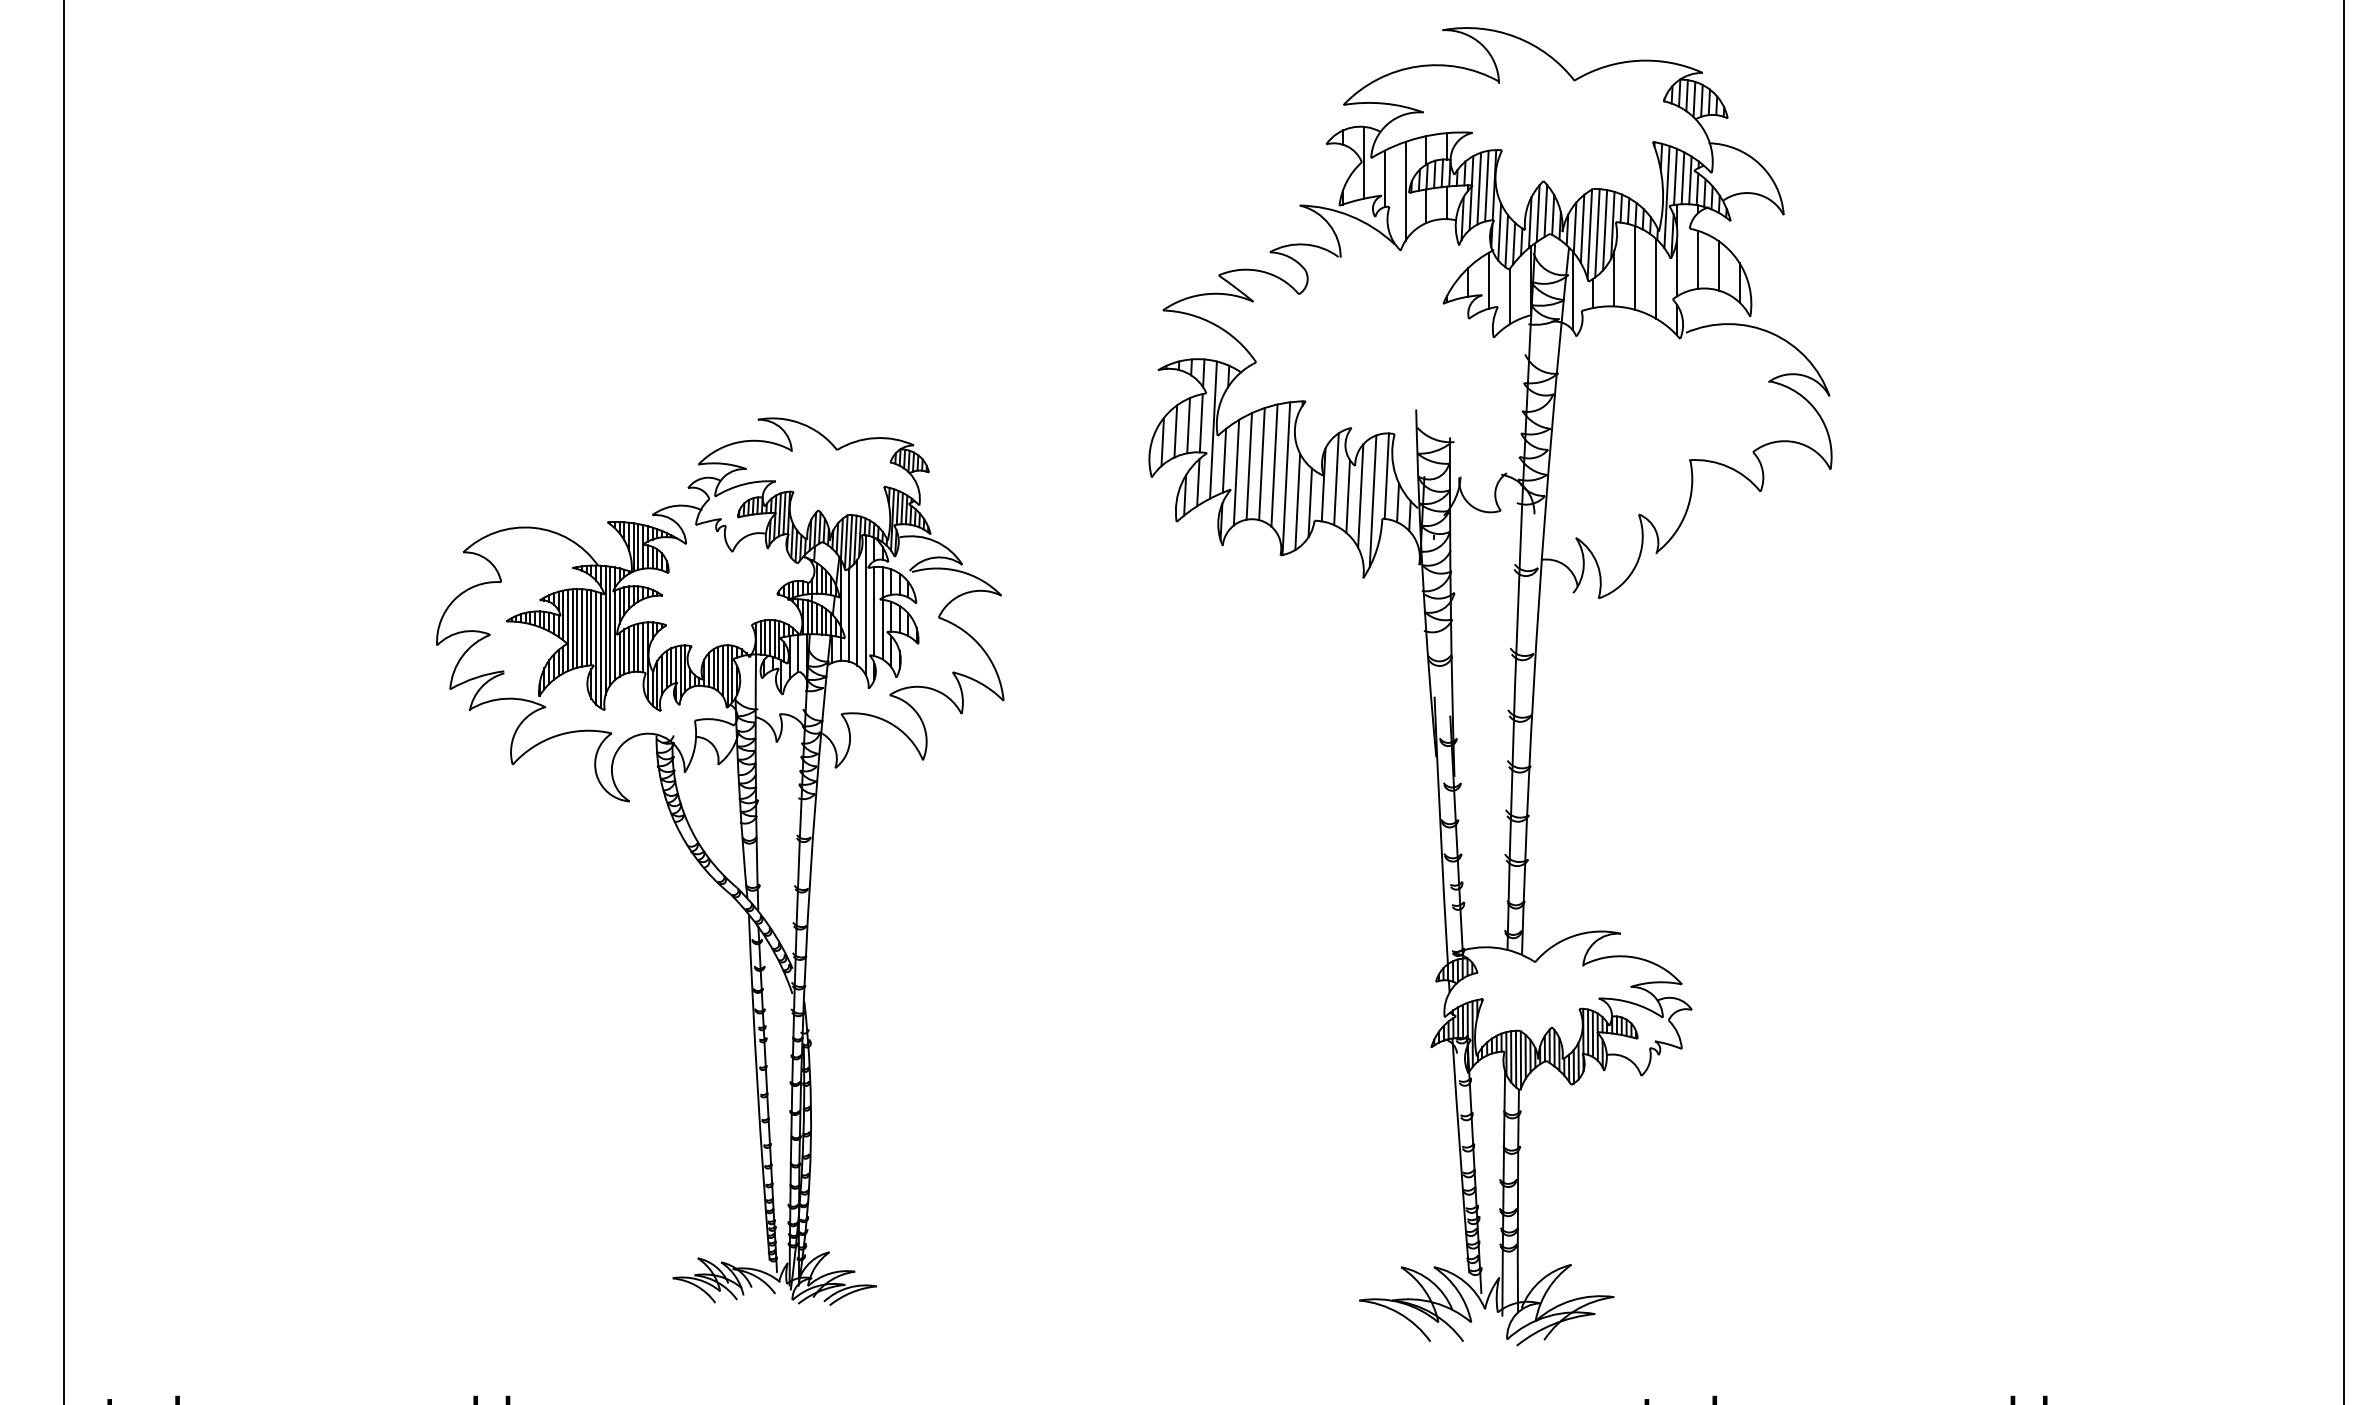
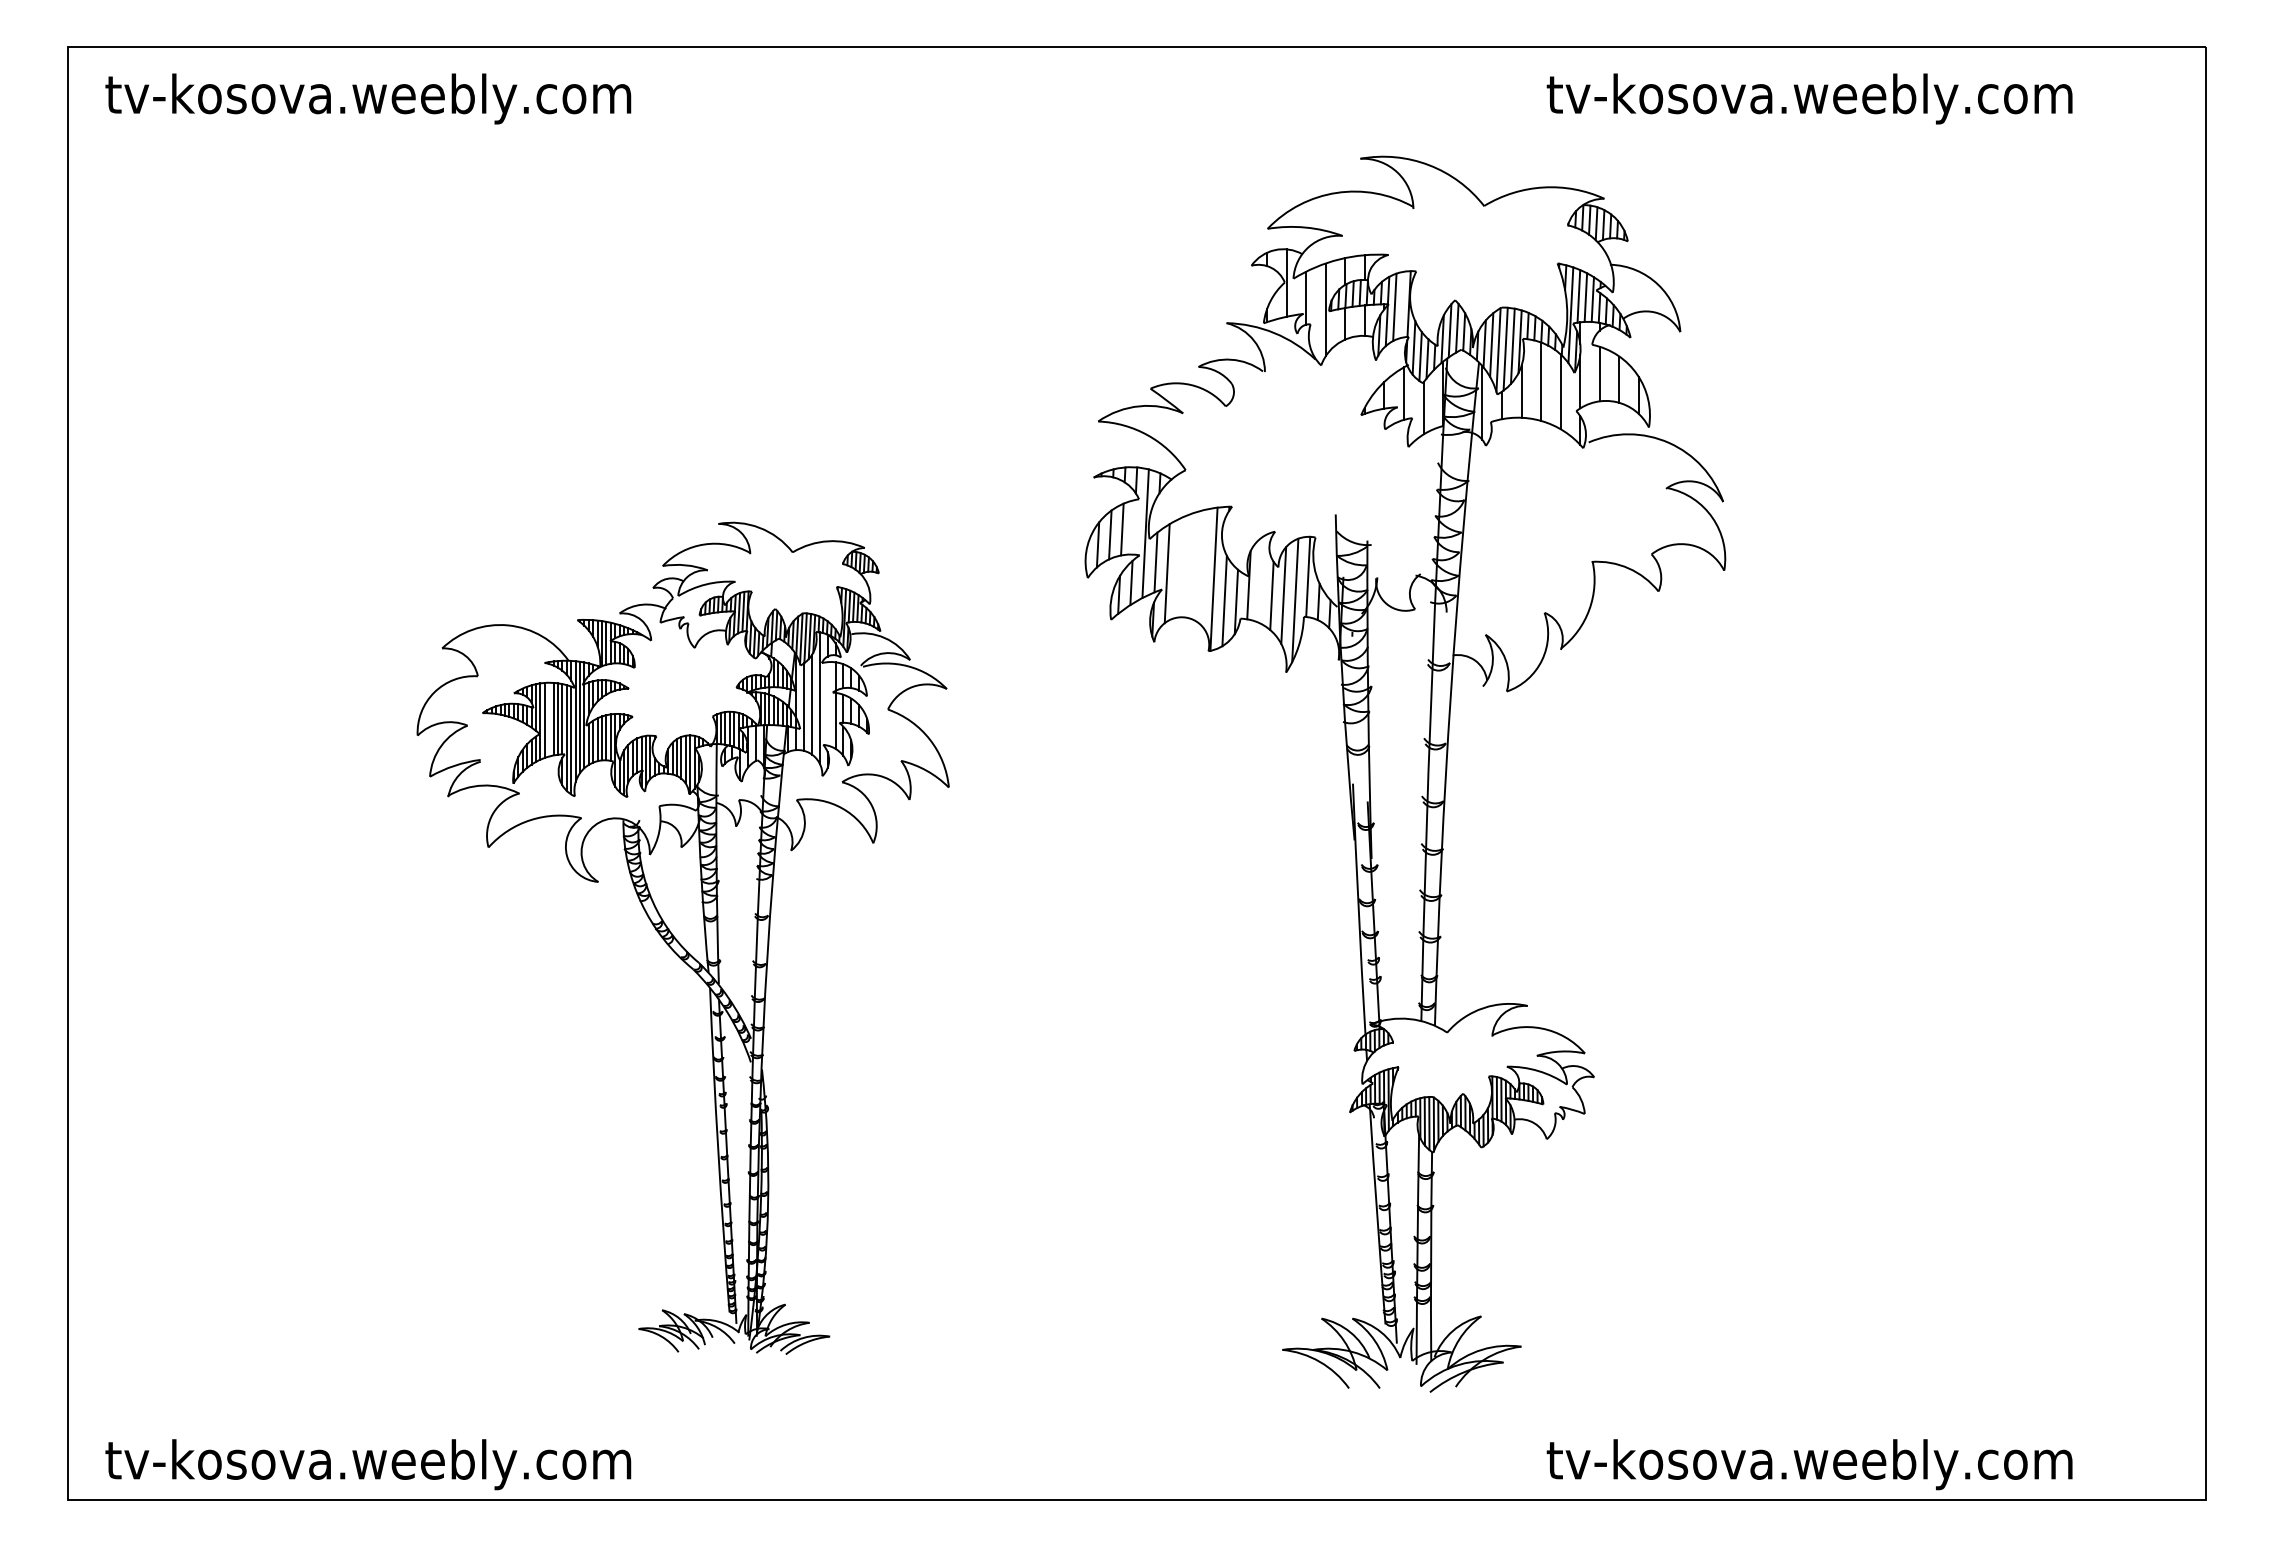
line: (1486, 185) -> (1401, 304), removed
line: (1200, 422) -> (1133, 526), removed
line: (1261, 463) -> (1190, 565), removed
line: (1274, 465) -> (1202, 566), removed
line: (1248, 466) -> (1178, 567), removed
line: (1335, 478) -> (1260, 579), removed
line: (874, 611) -> (827, 703), removed
line: (577, 628) -> (549, 719), removed

